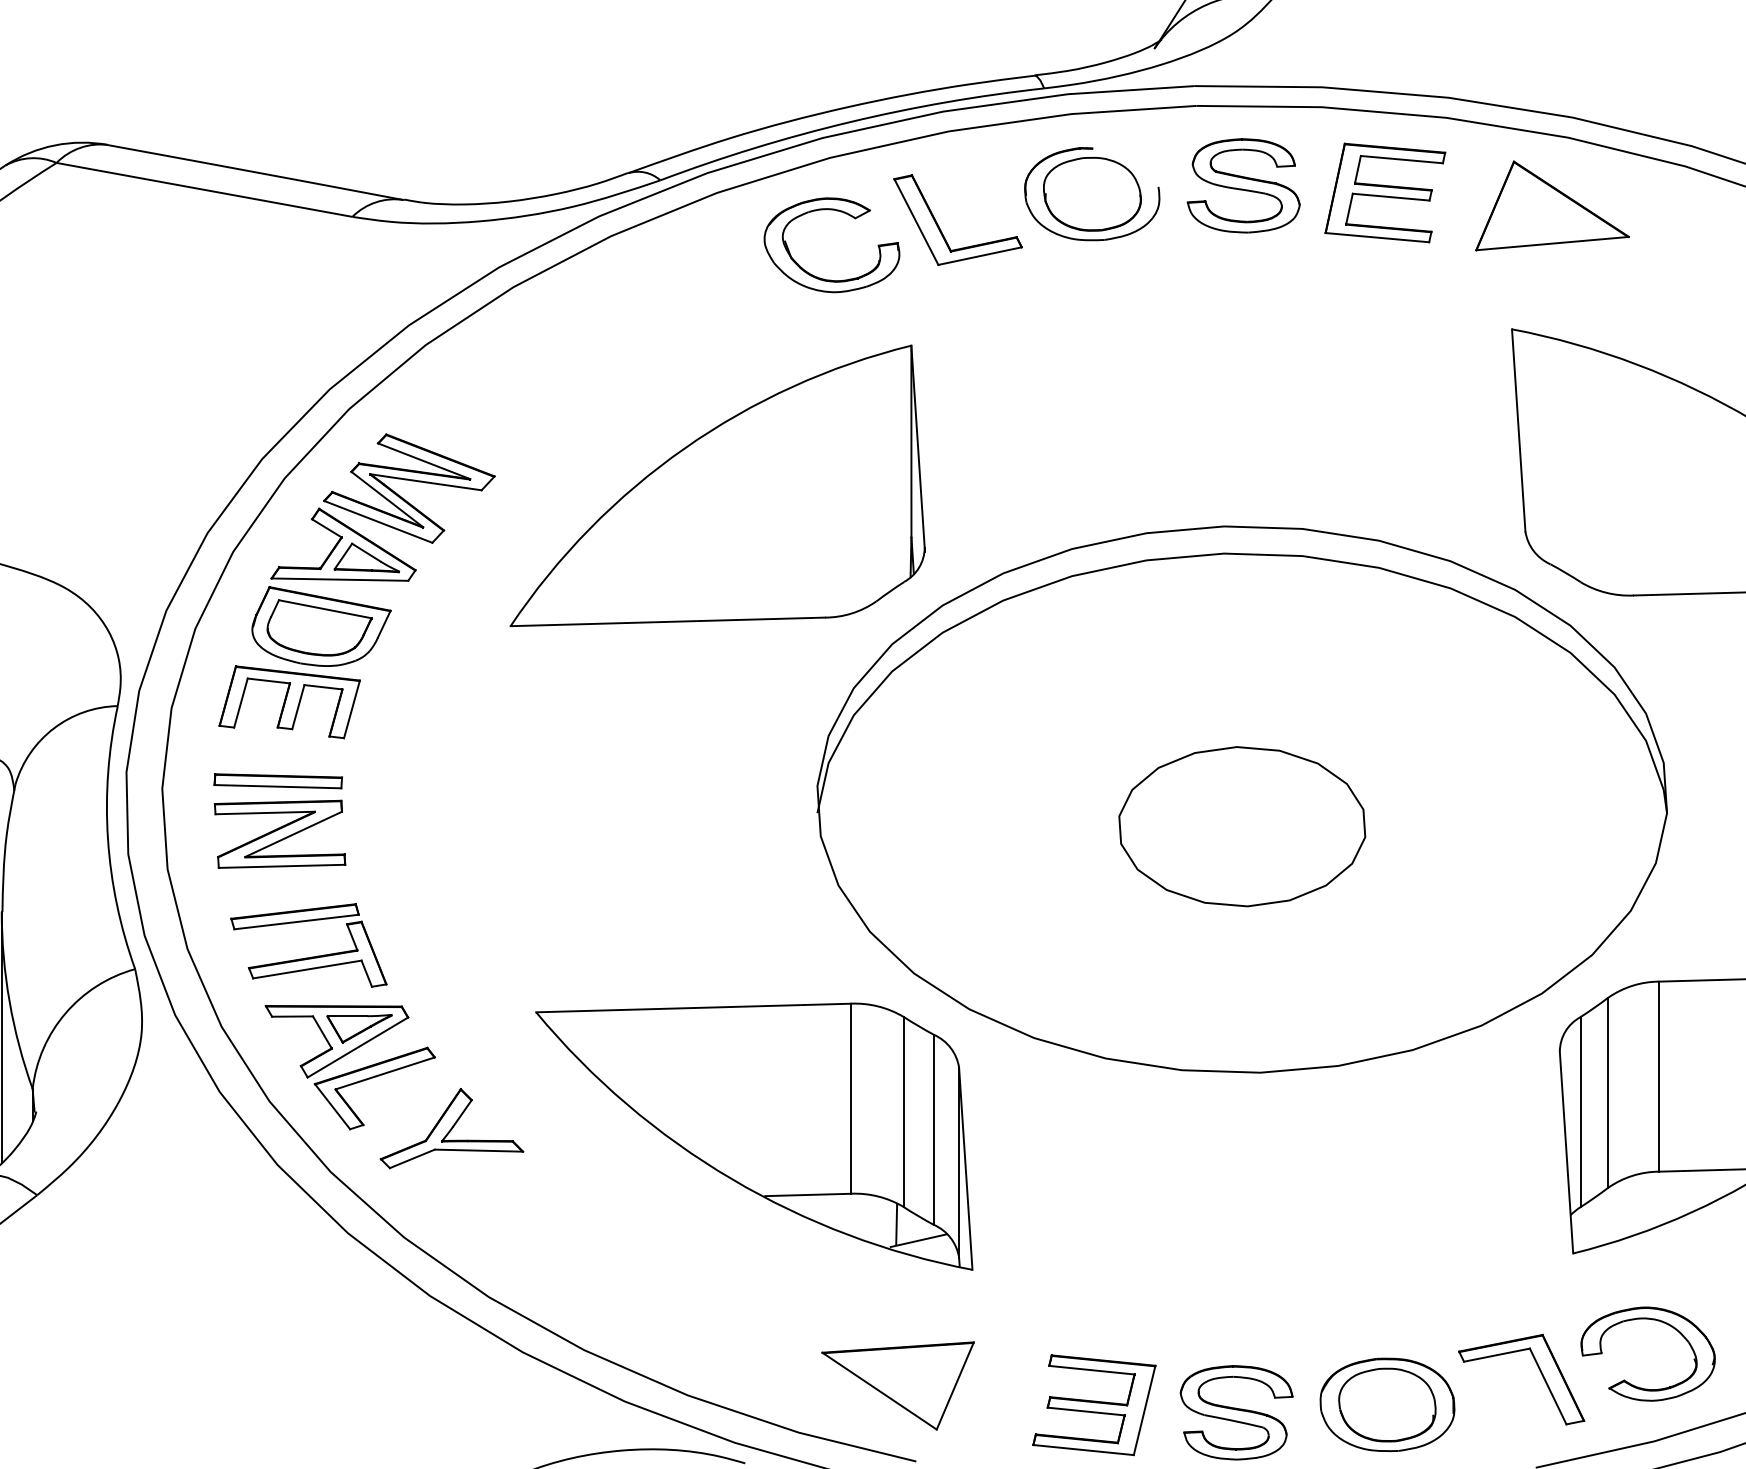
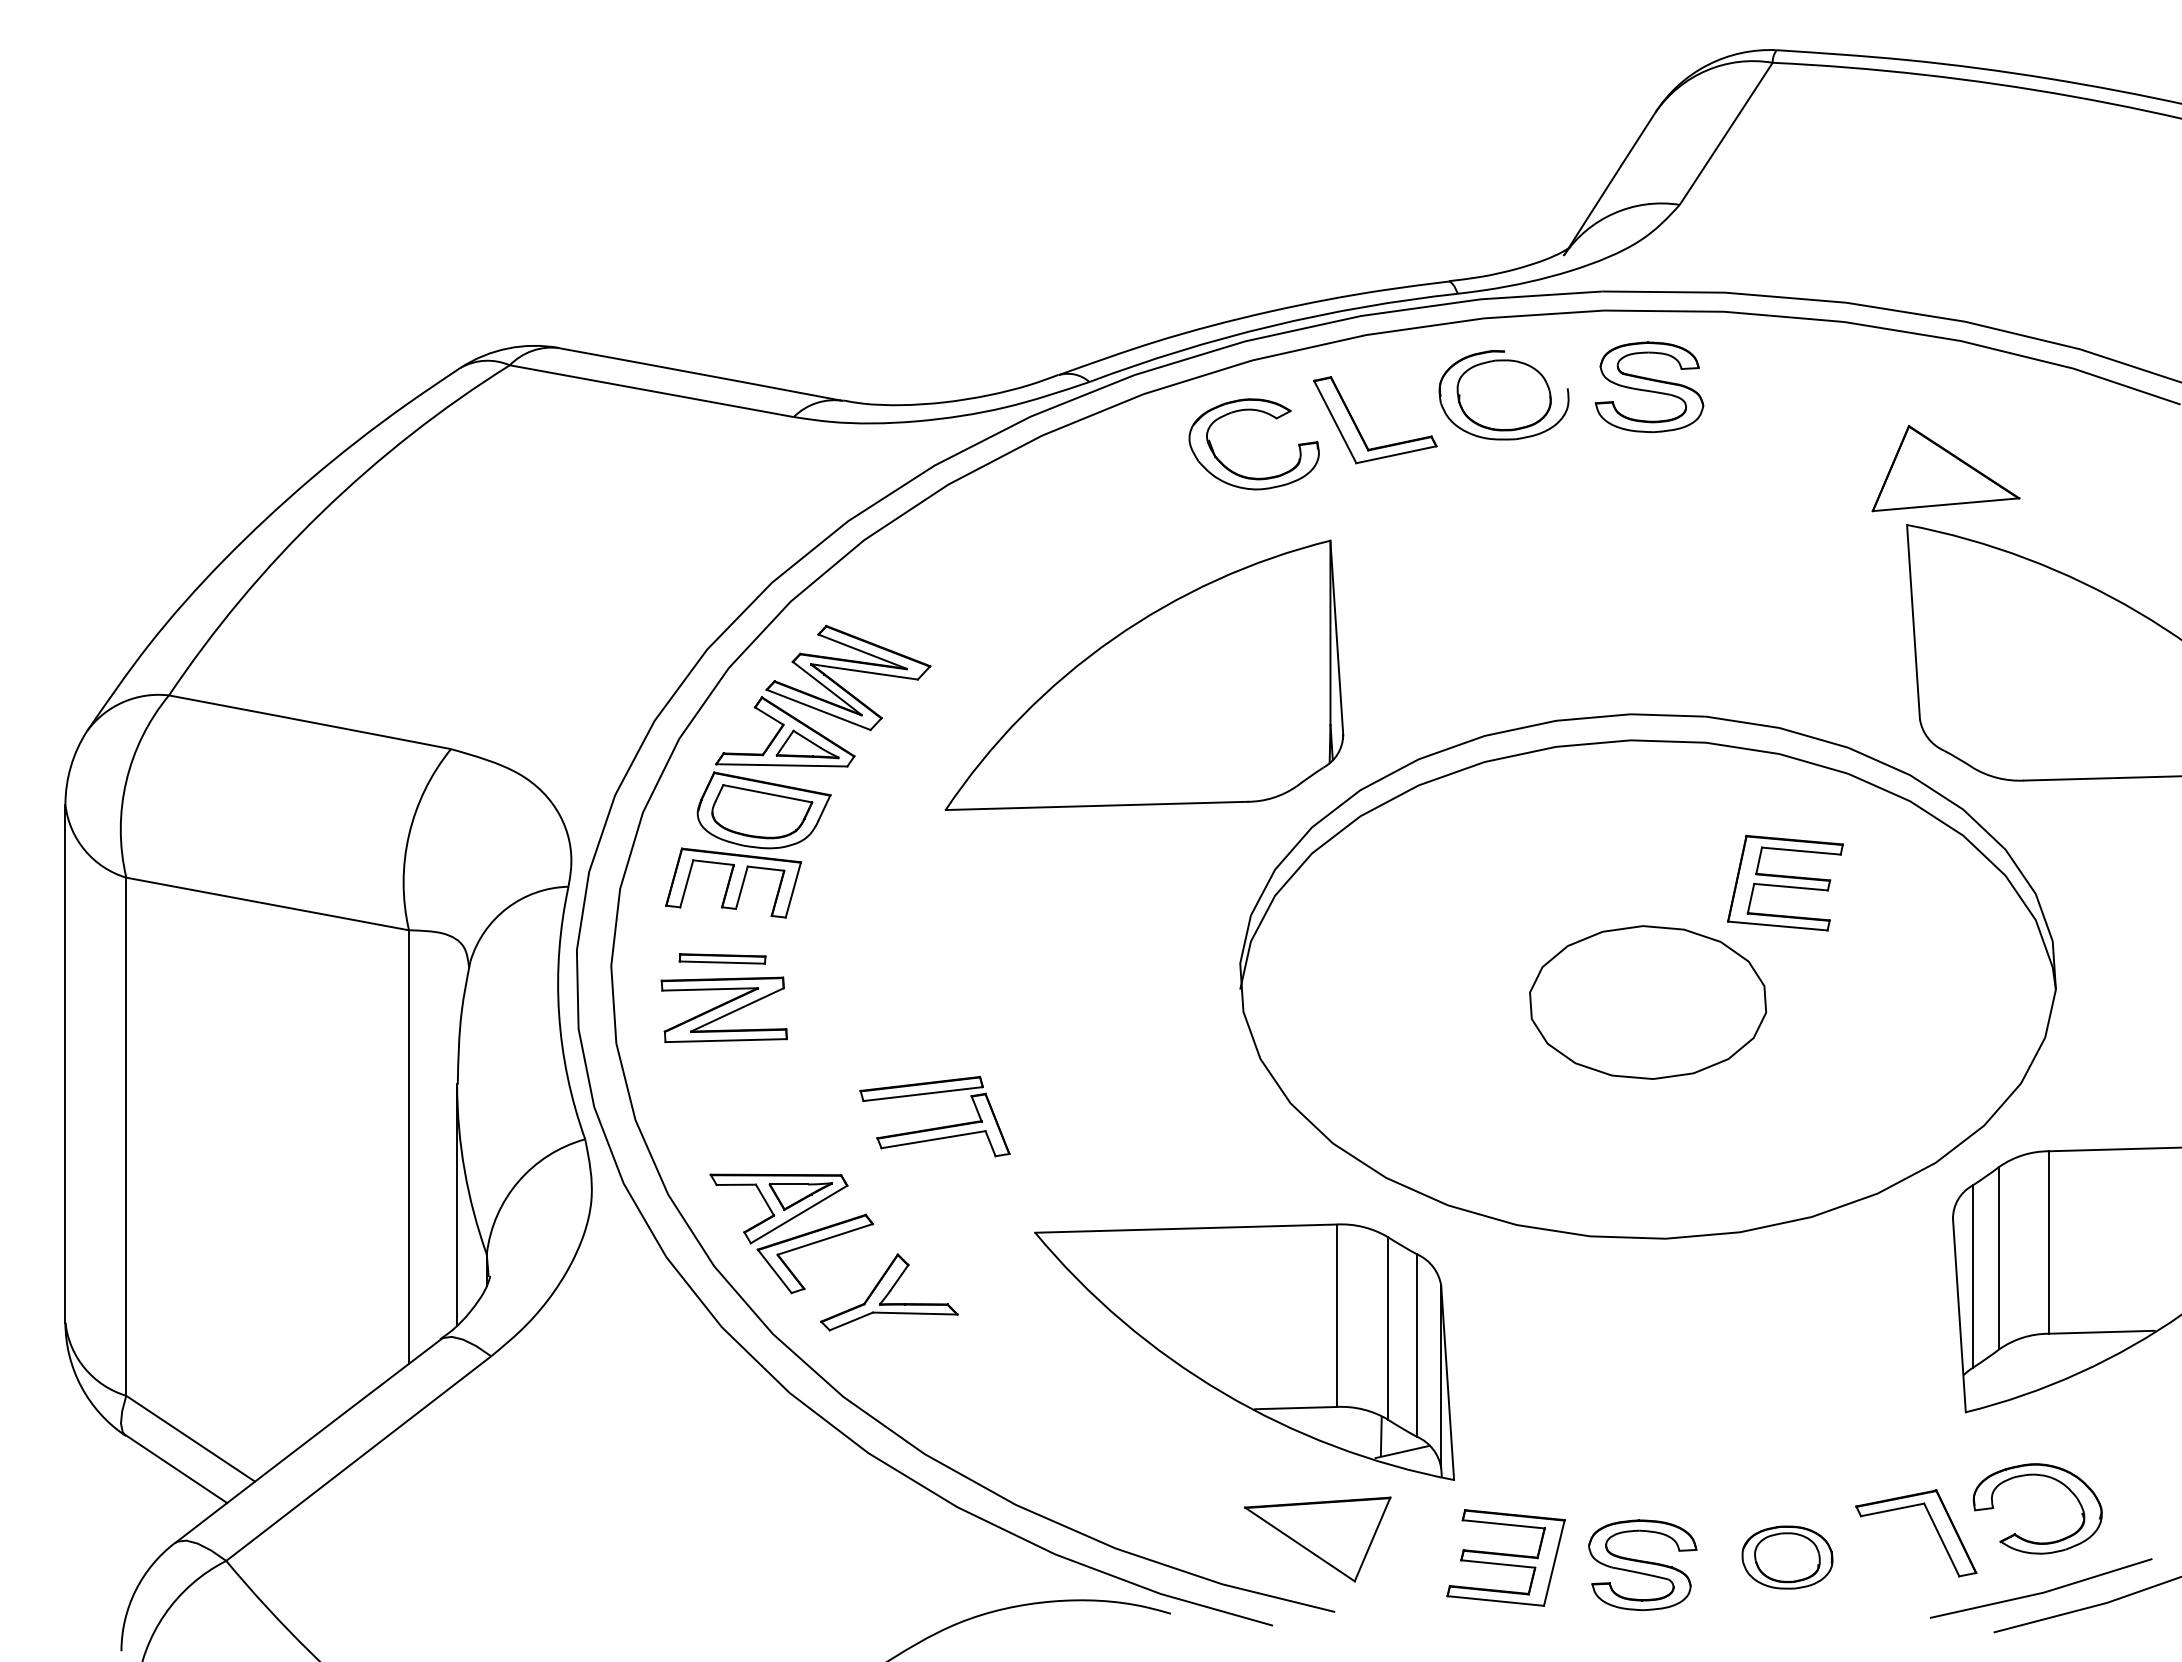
part: (1385, 192) -> (1785, 882), moved
part: (1552, 205) -> (1945, 468), moved
part: (278, 780) -> (722, 958), size x0.7
part: (309, 956) -> (935, 1127), moved
part: (754, 1136) -> (1244, 1351), moved
part: (1387, 1404) -> (1787, 1557), size x0.7

